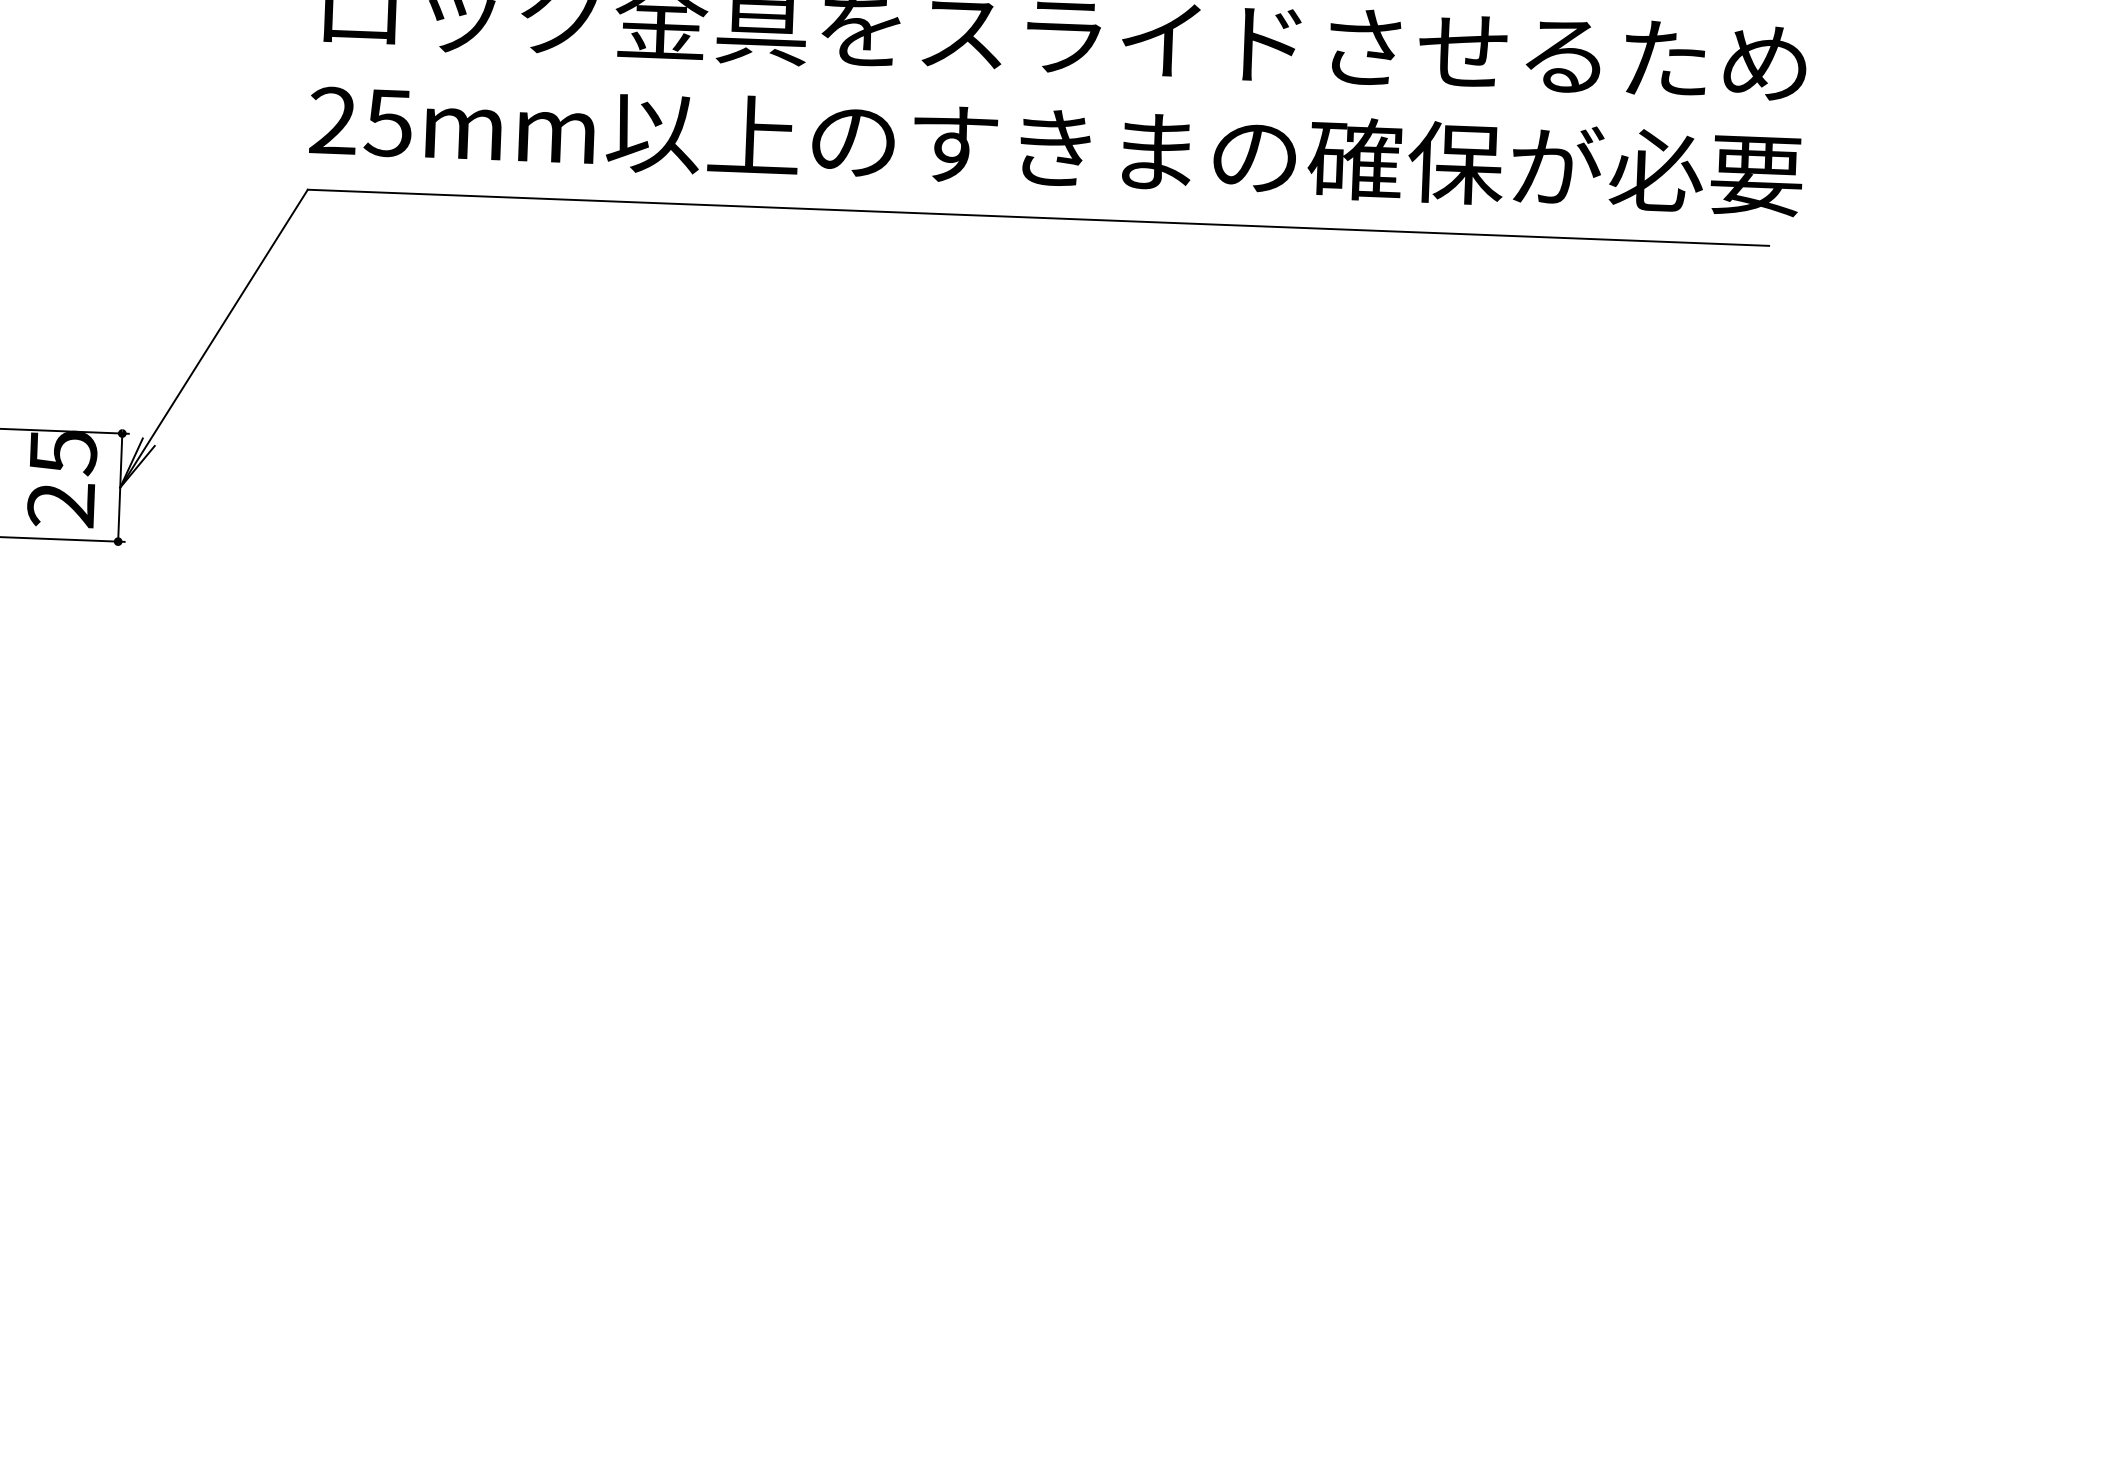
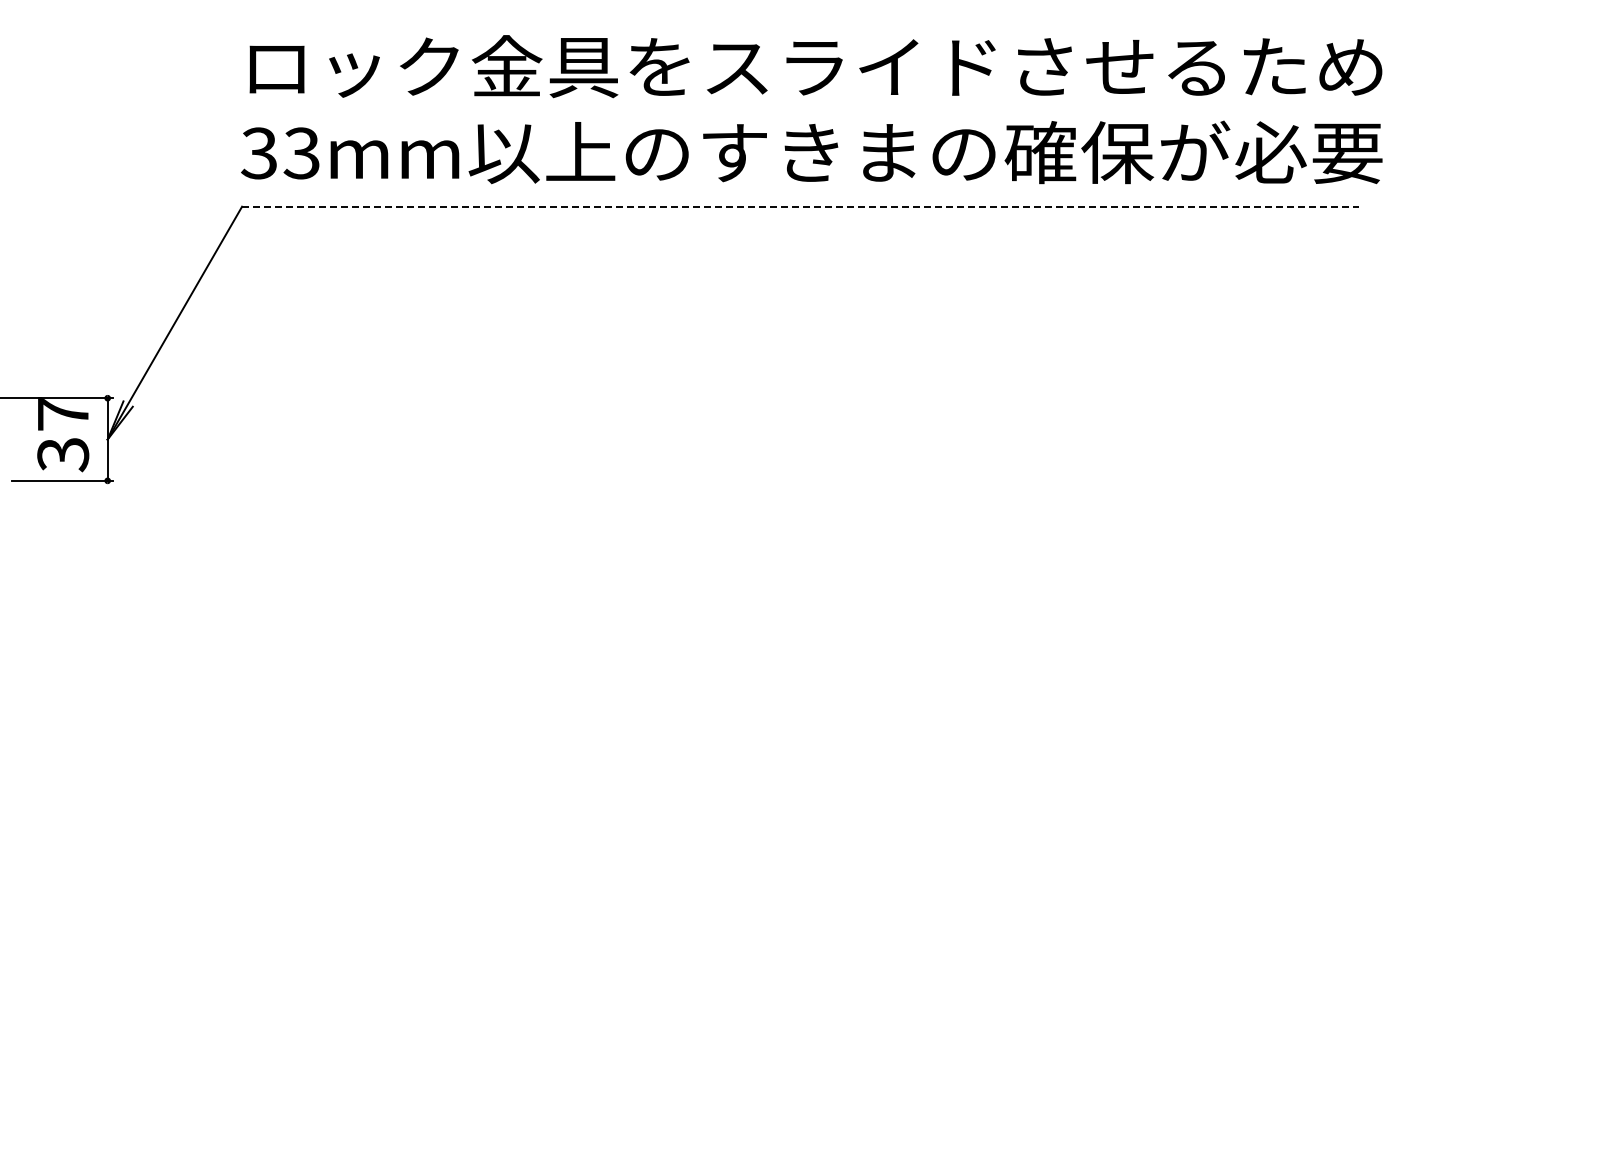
text: (360, 122) -> (280, 153), 25mm -> 33mm
line: (1038, 217) -> (800, 206), solid -> dashed
text: (62, 480) -> (63, 435), 25 -> 37

